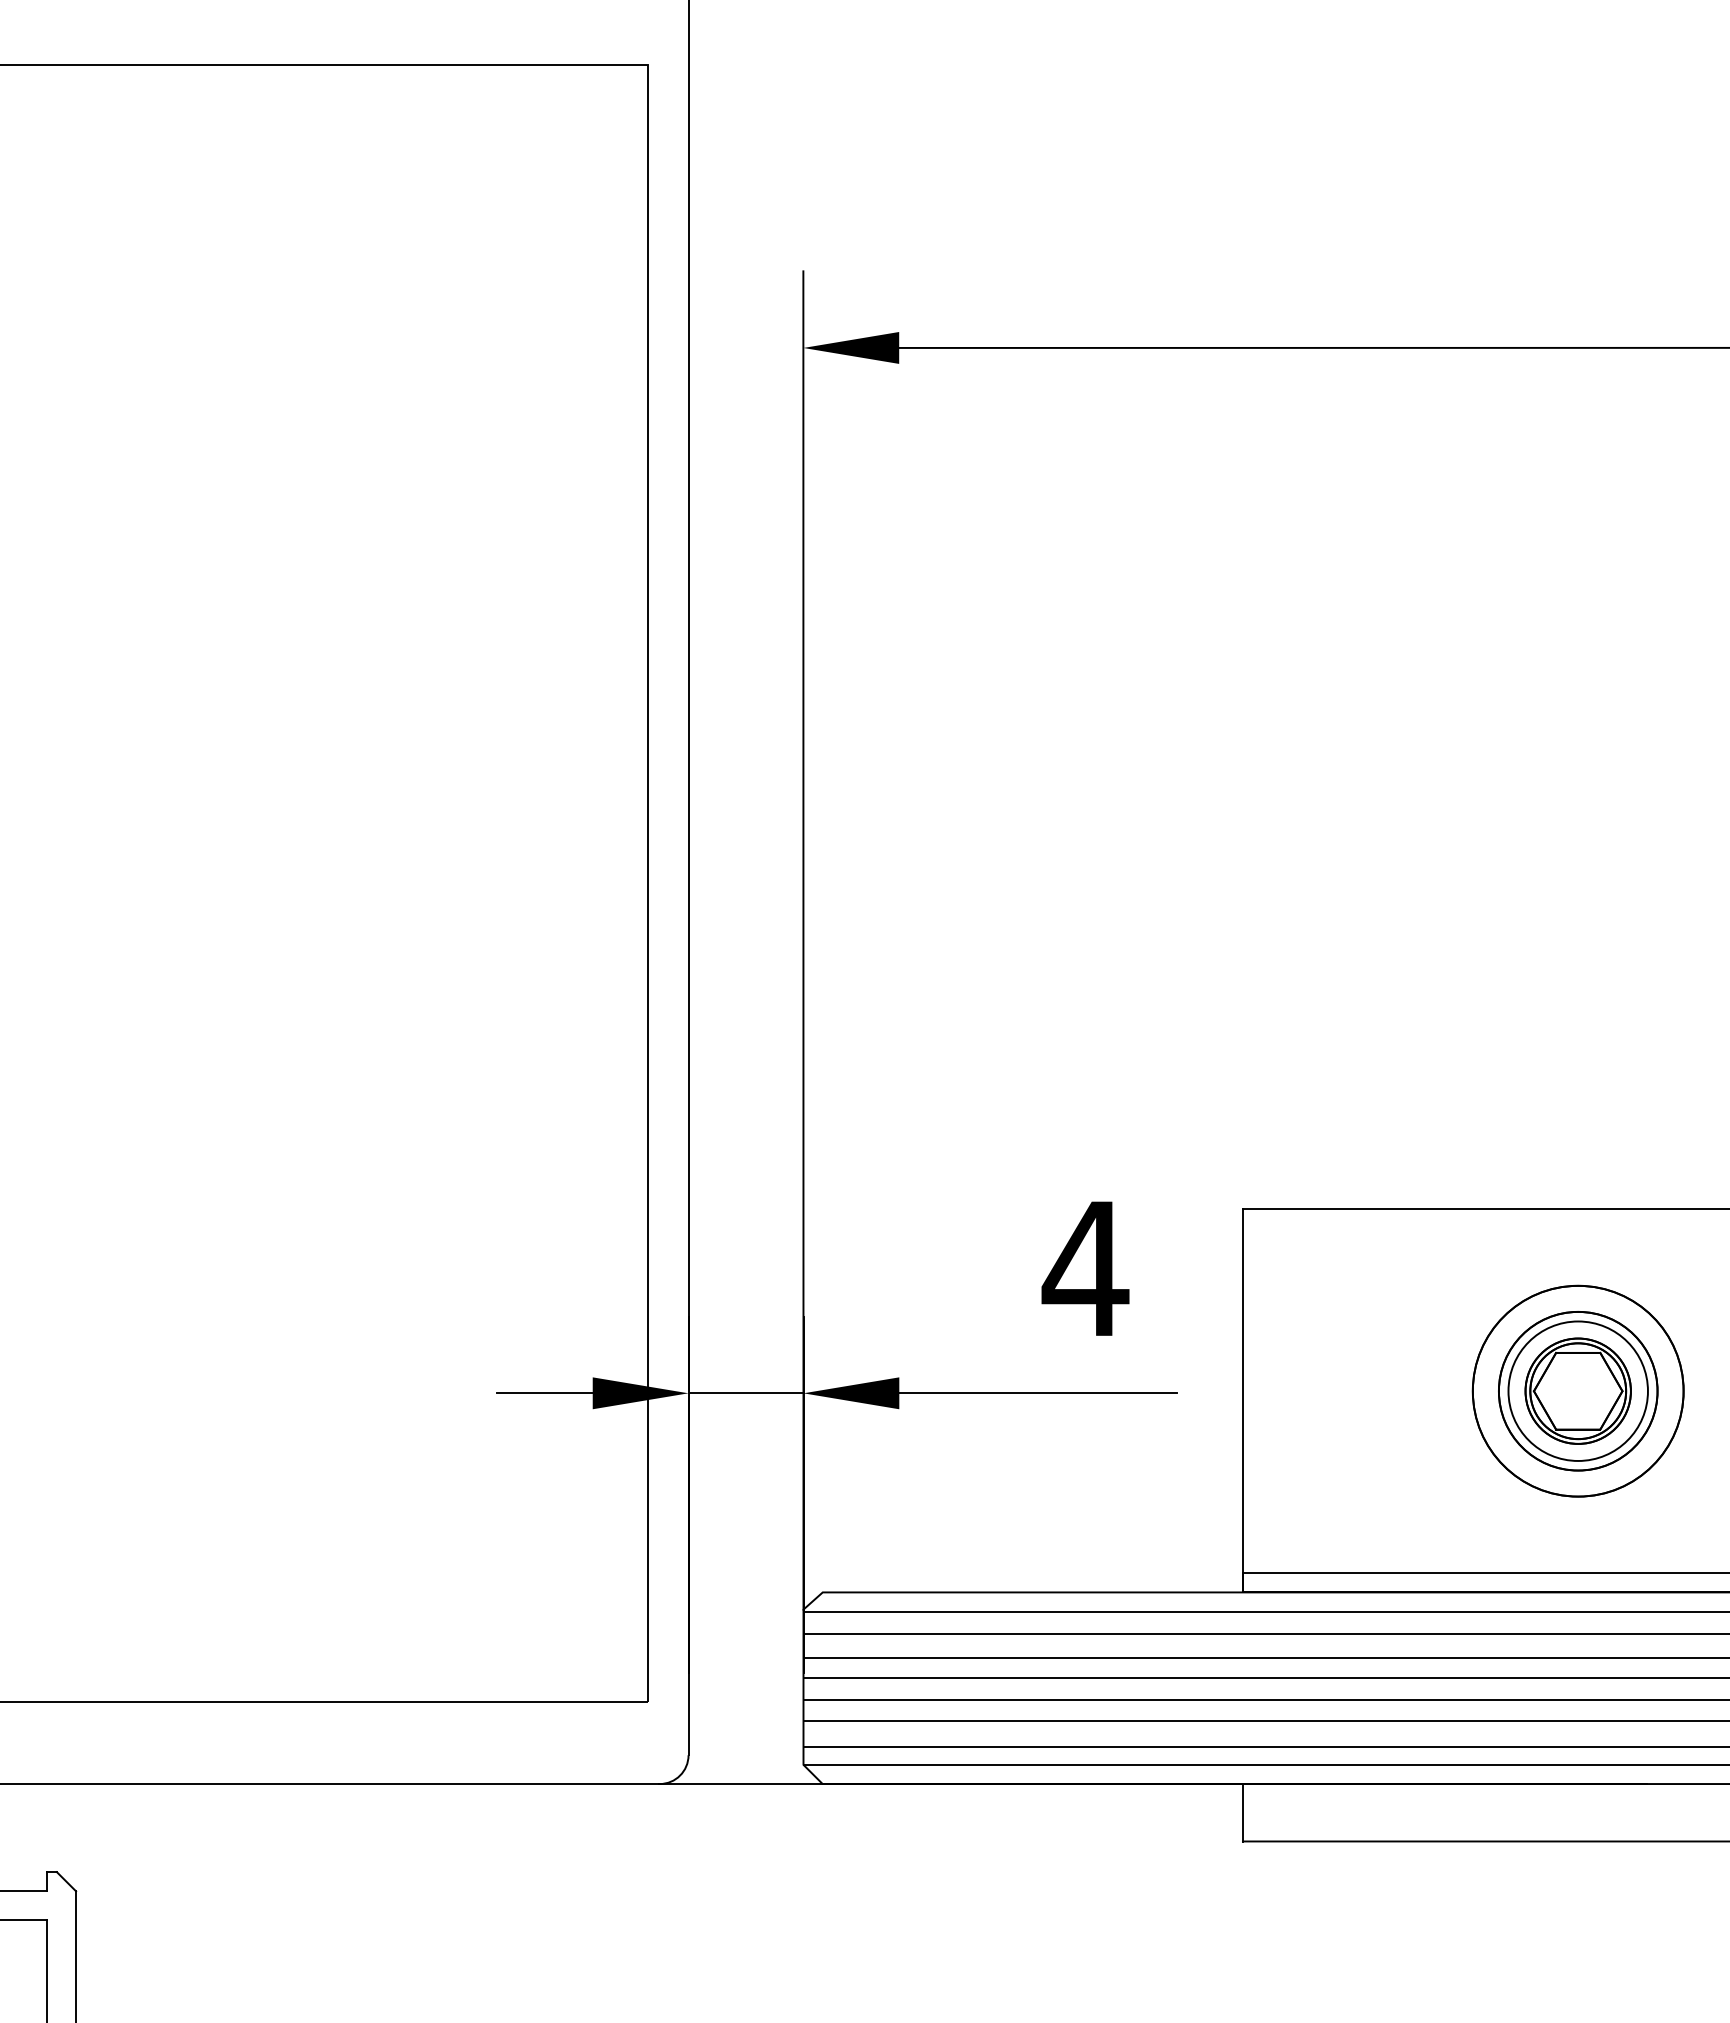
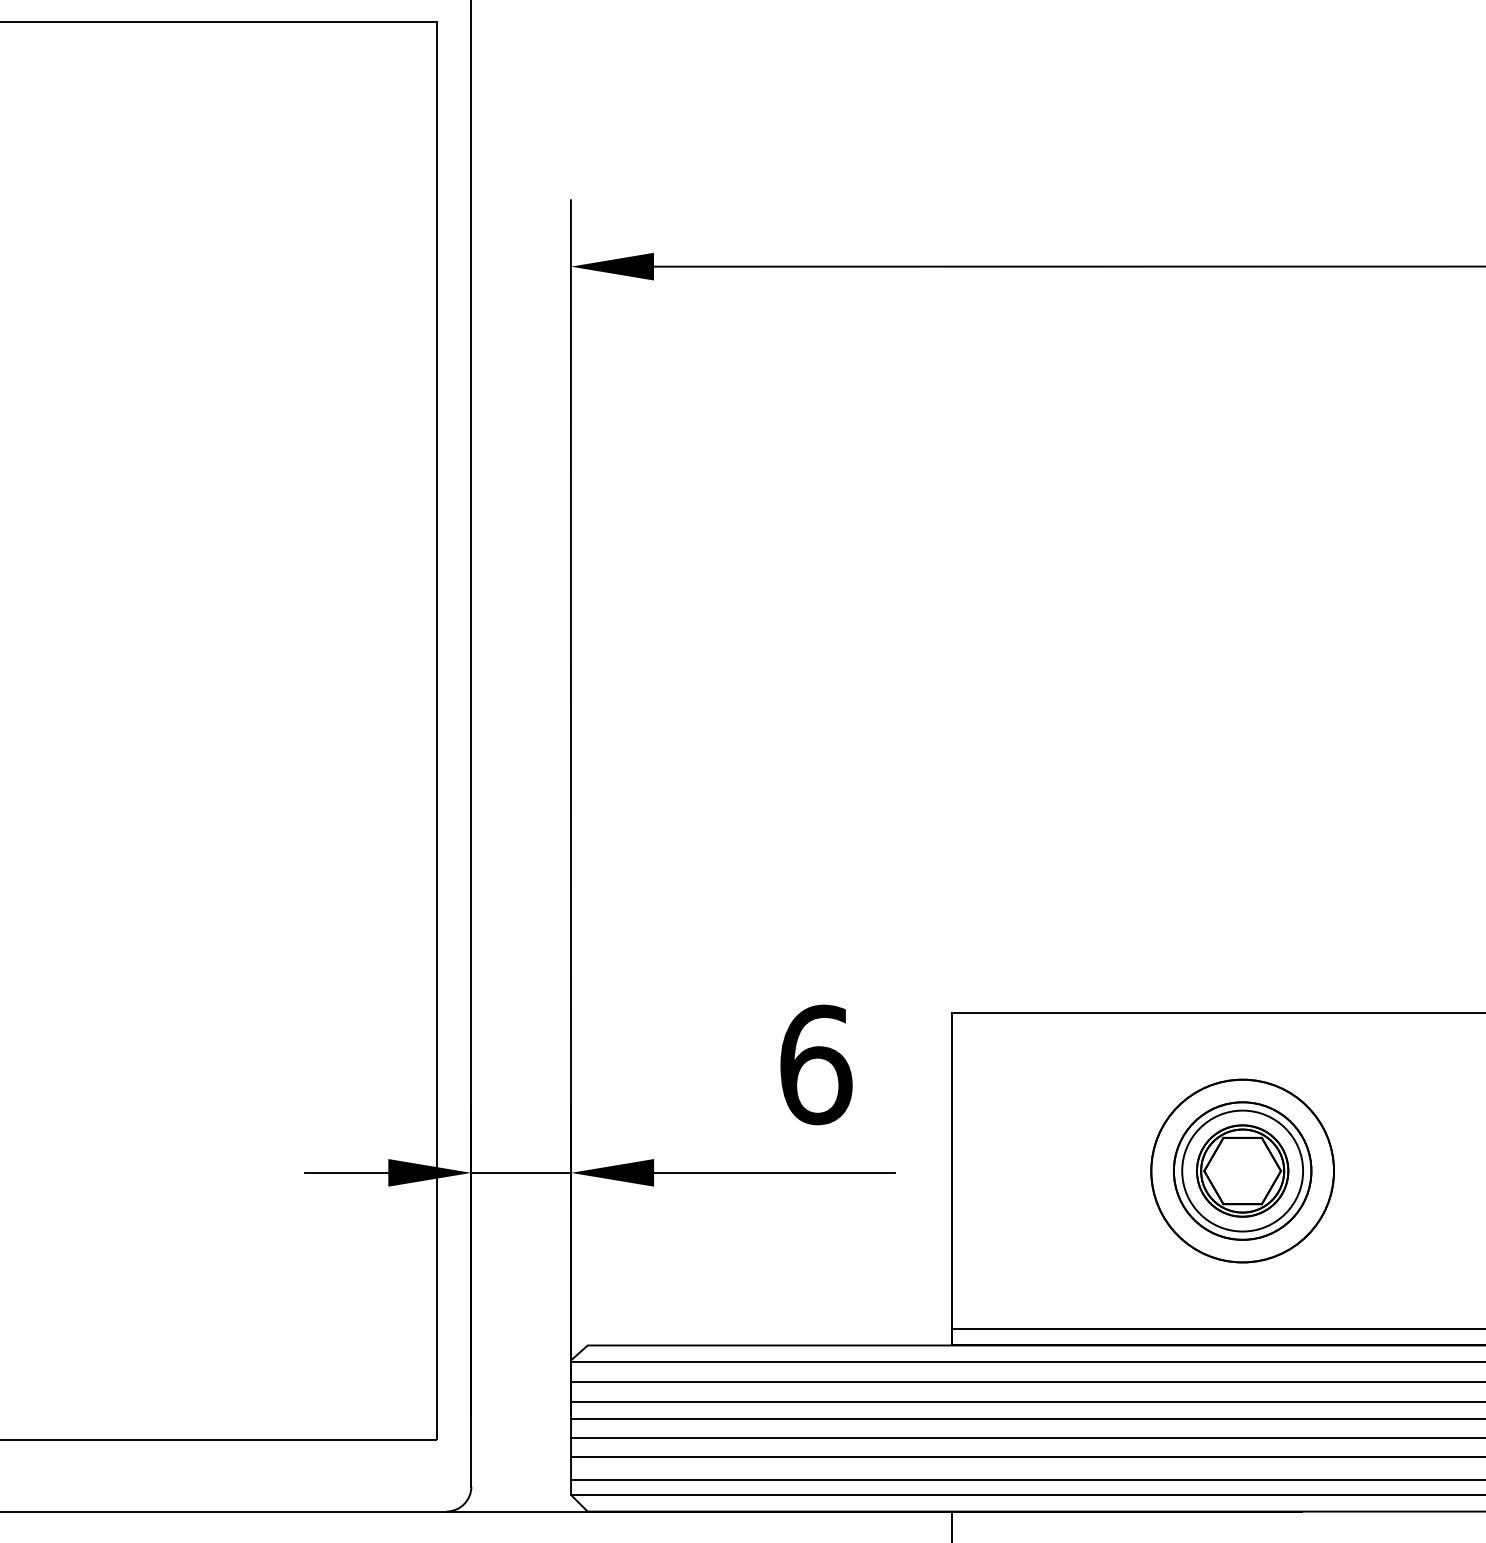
text: (1085, 1268) -> (815, 1064), 4 -> 6

